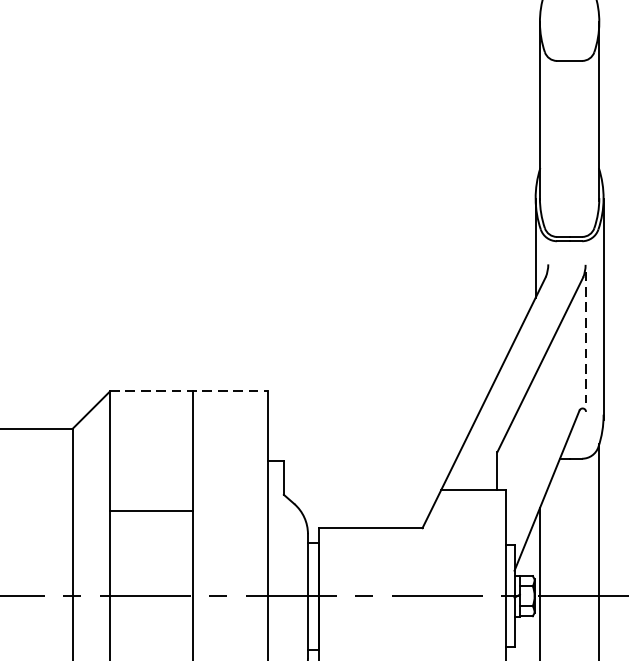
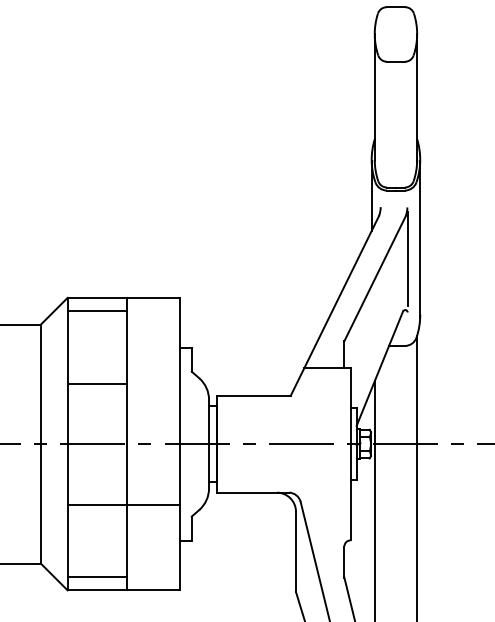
line: (585, 337) -> (407, 259), dashed -> solid
line: (189, 390) -> (124, 297), dashed -> solid
line: (150, 410) -> (96, 311), added

